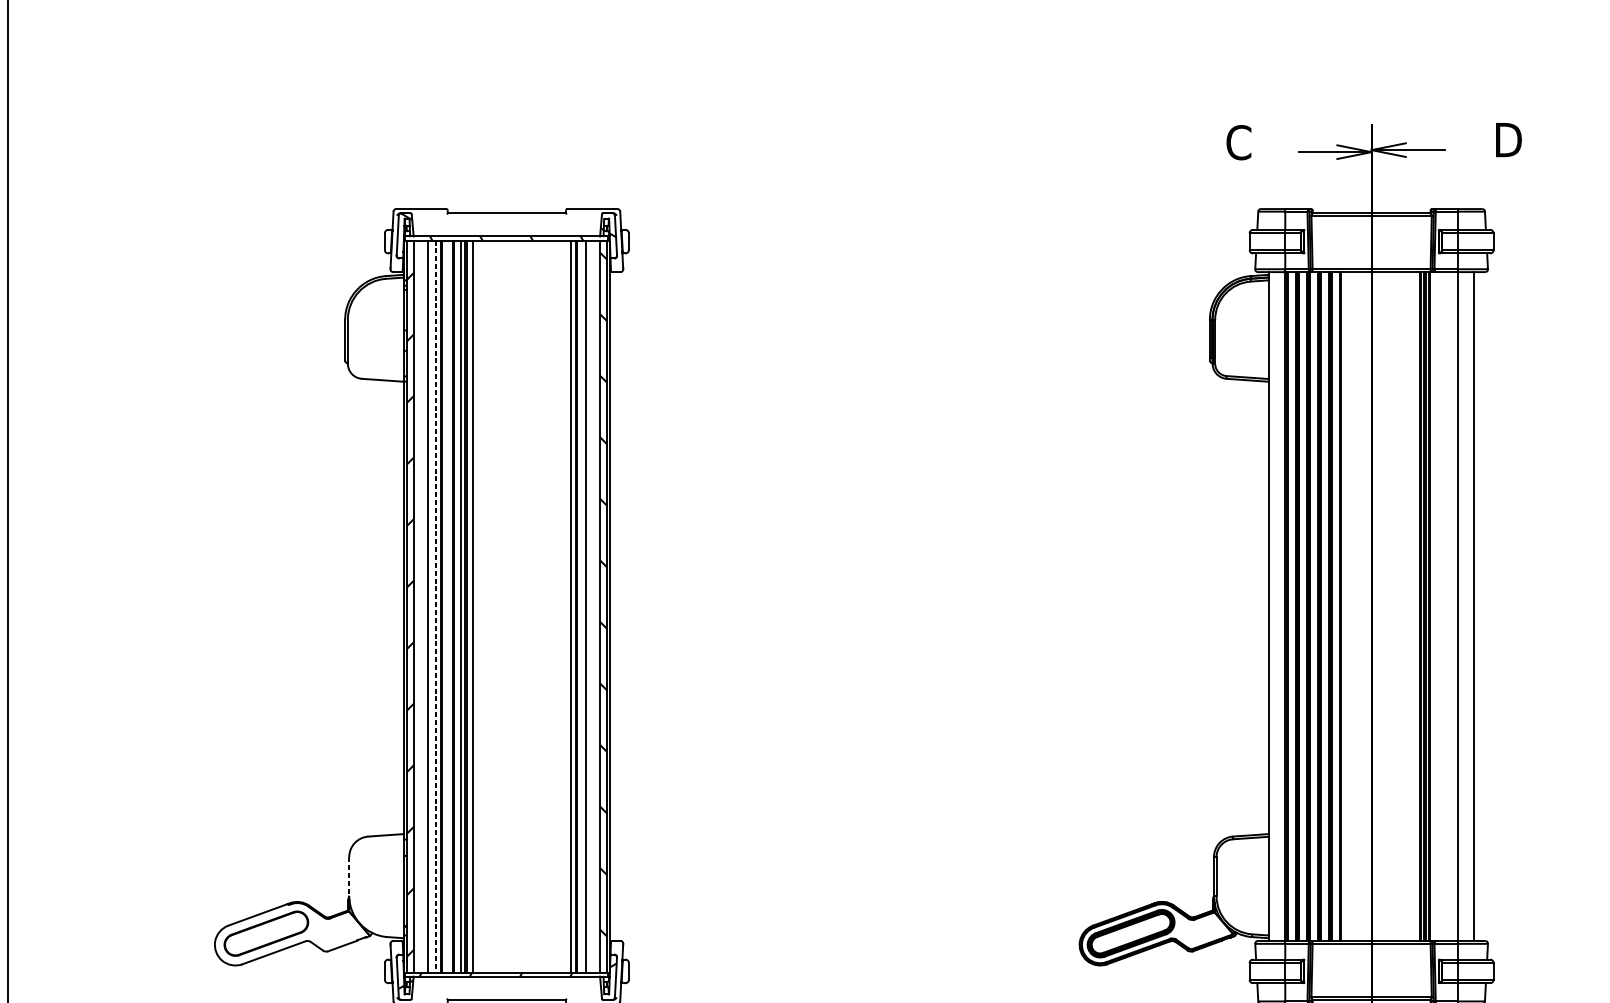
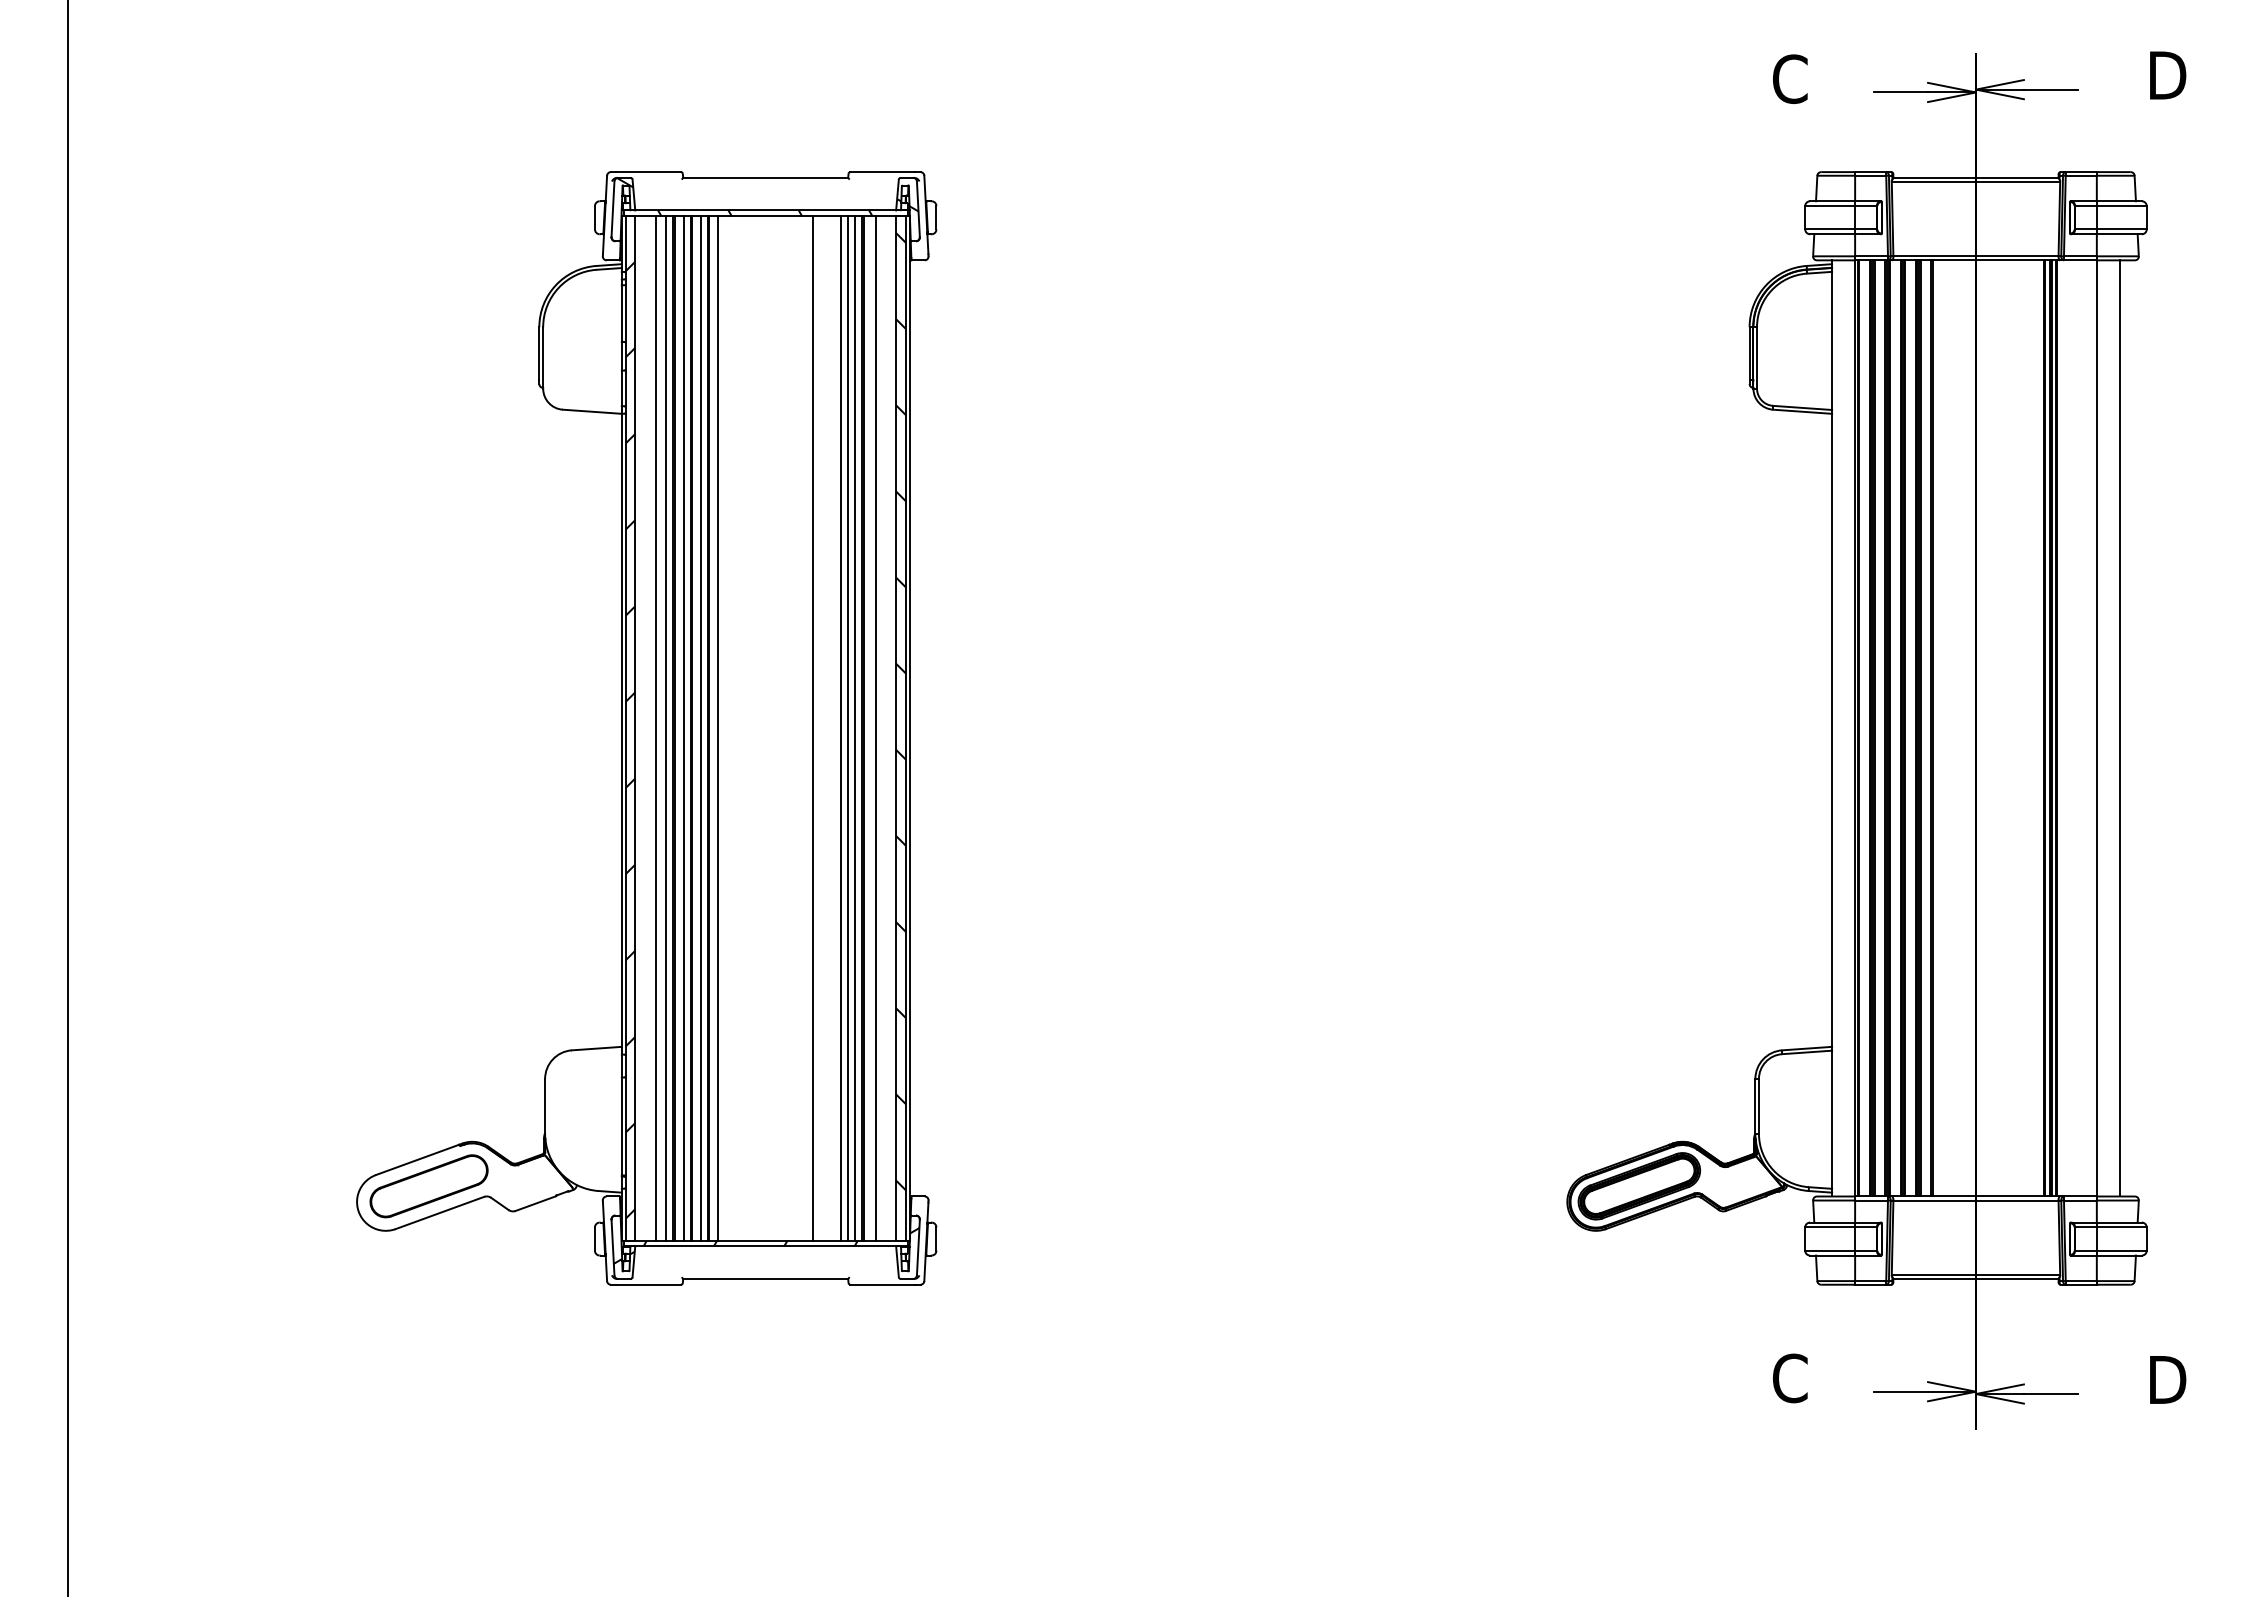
line: (436, 606) -> (666, 728), dashed -> solid
line: (448, 606) -> (683, 728), added
line: (540, 606) -> (812, 728), added
line: (560, 606) -> (840, 728), added
line: (566, 606) -> (848, 728), added
line: (349, 876) -> (545, 1106), dashed -> solid

